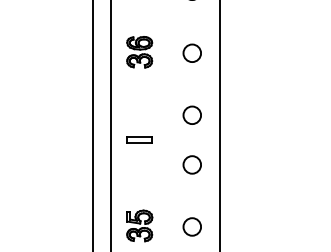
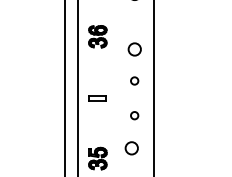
circle: (191, 53) -> (134, 49), moved
circle: (191, 114) -> (134, 80), size x0.6
circle: (191, 164) -> (134, 115), size x0.6
circle: (191, 227) -> (131, 148), moved

